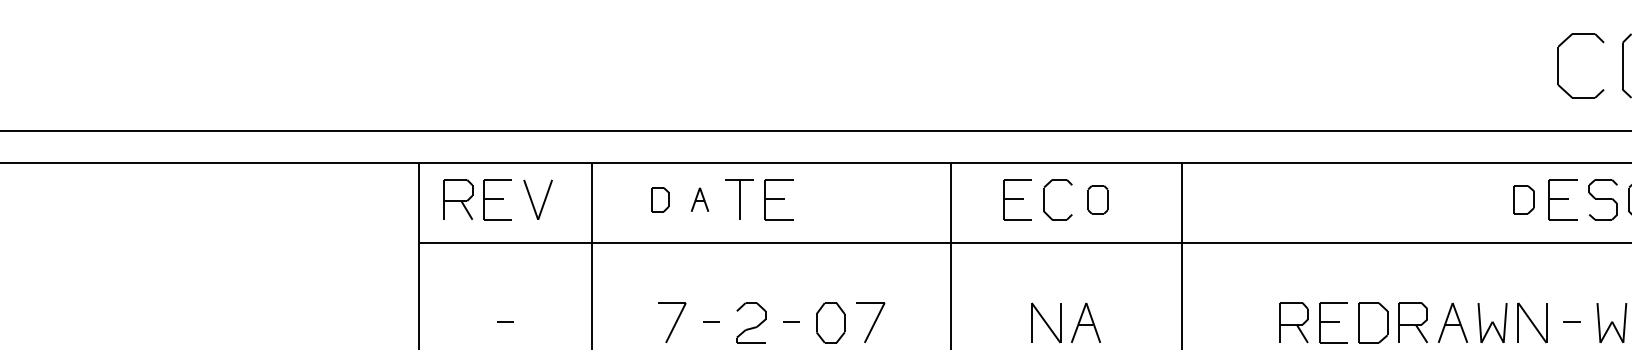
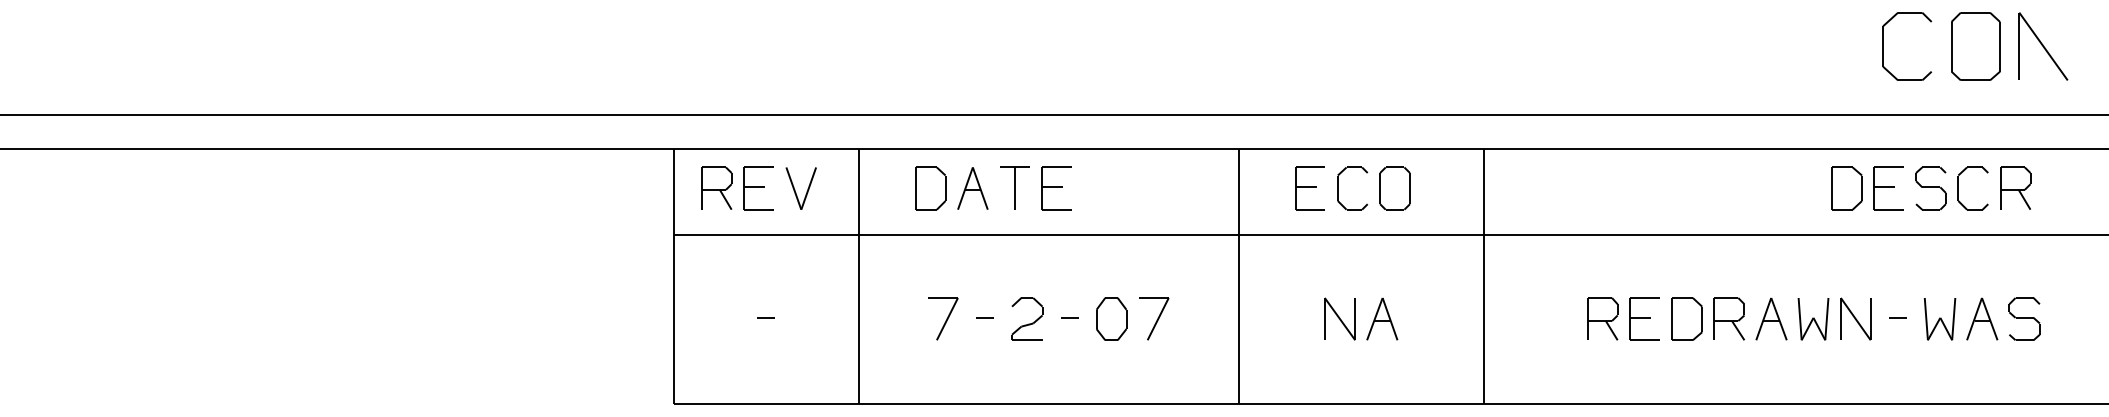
part: (659, 199) -> (930, 188), size x1.67
part: (699, 199) -> (972, 188), size x1.67
part: (1097, 199) -> (1394, 188), size x1.43
part: (1523, 199) -> (1846, 188), size x1.43

